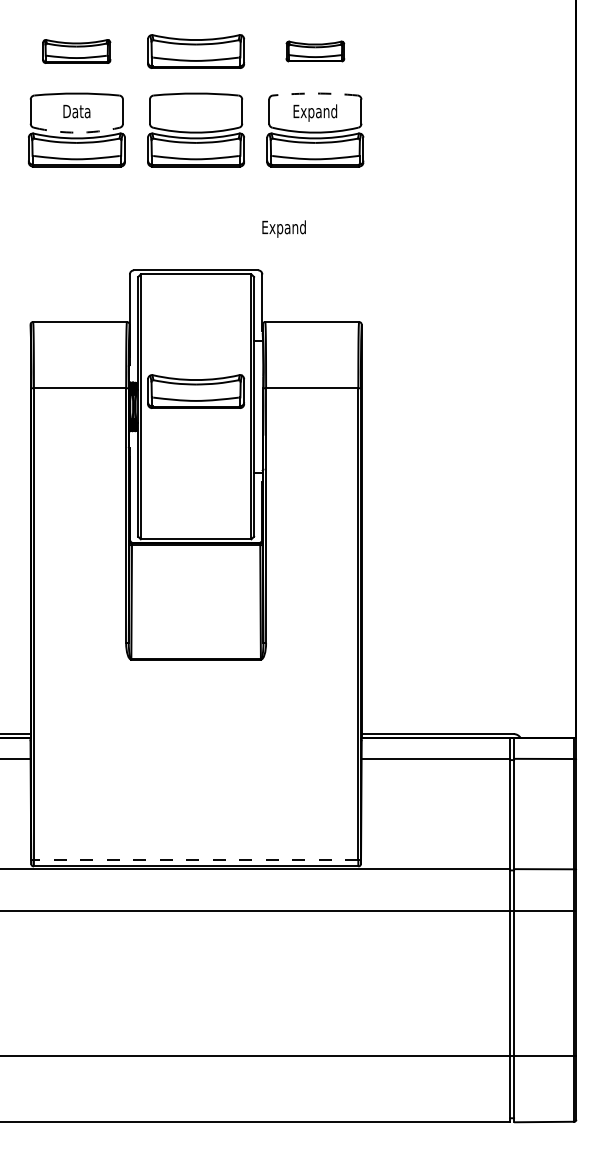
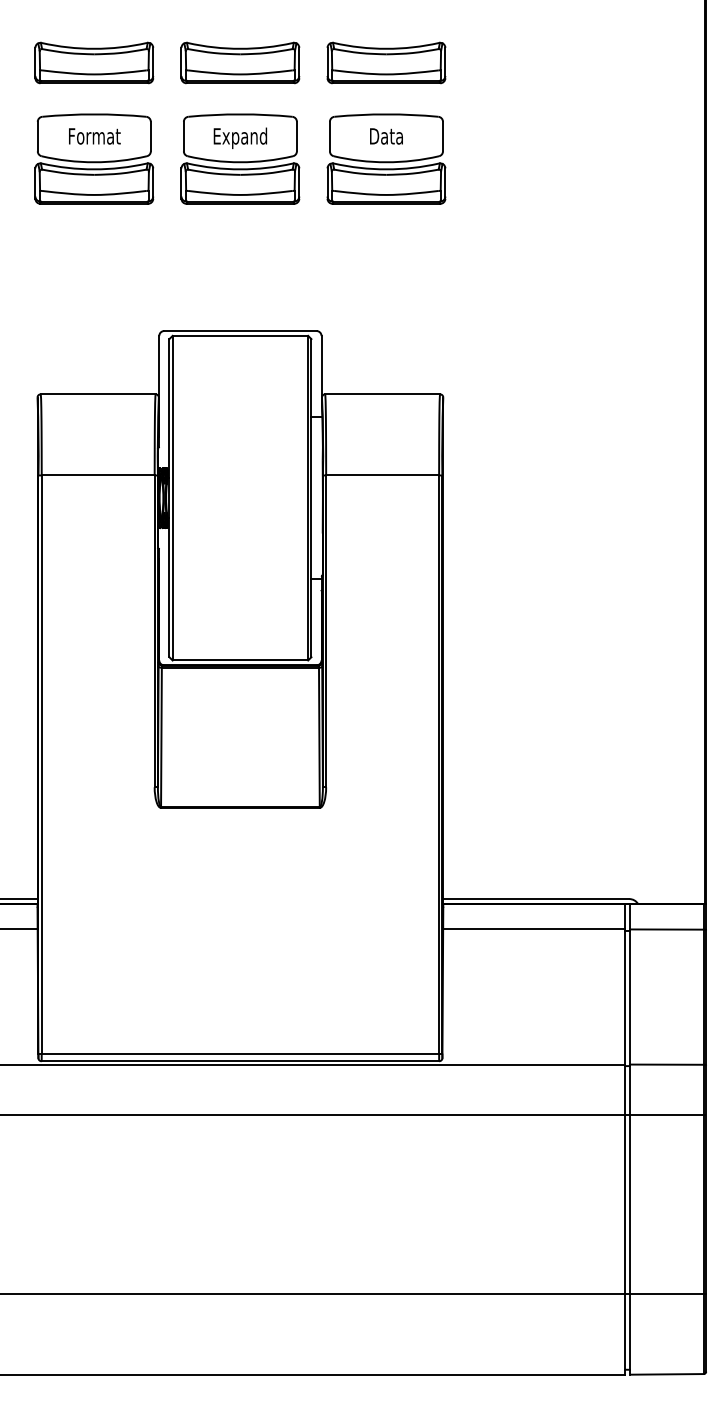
part: (76, 51) -> (93, 62), size x1.43
part: (315, 51) -> (386, 62), size x1.67
arc: (315, 93) -> (386, 114), dashed -> solid
text: (77, 111) -> (95, 136), Data -> Format
text: (315, 112) -> (386, 137), Expand -> Data
arc: (76, 132) -> (93, 162), dashed -> solid
text: (283, 228) -> (239, 137), moved
part: (195, 391) -> (239, 479), removed
line: (195, 860) -> (239, 1053), dashed -> solid

